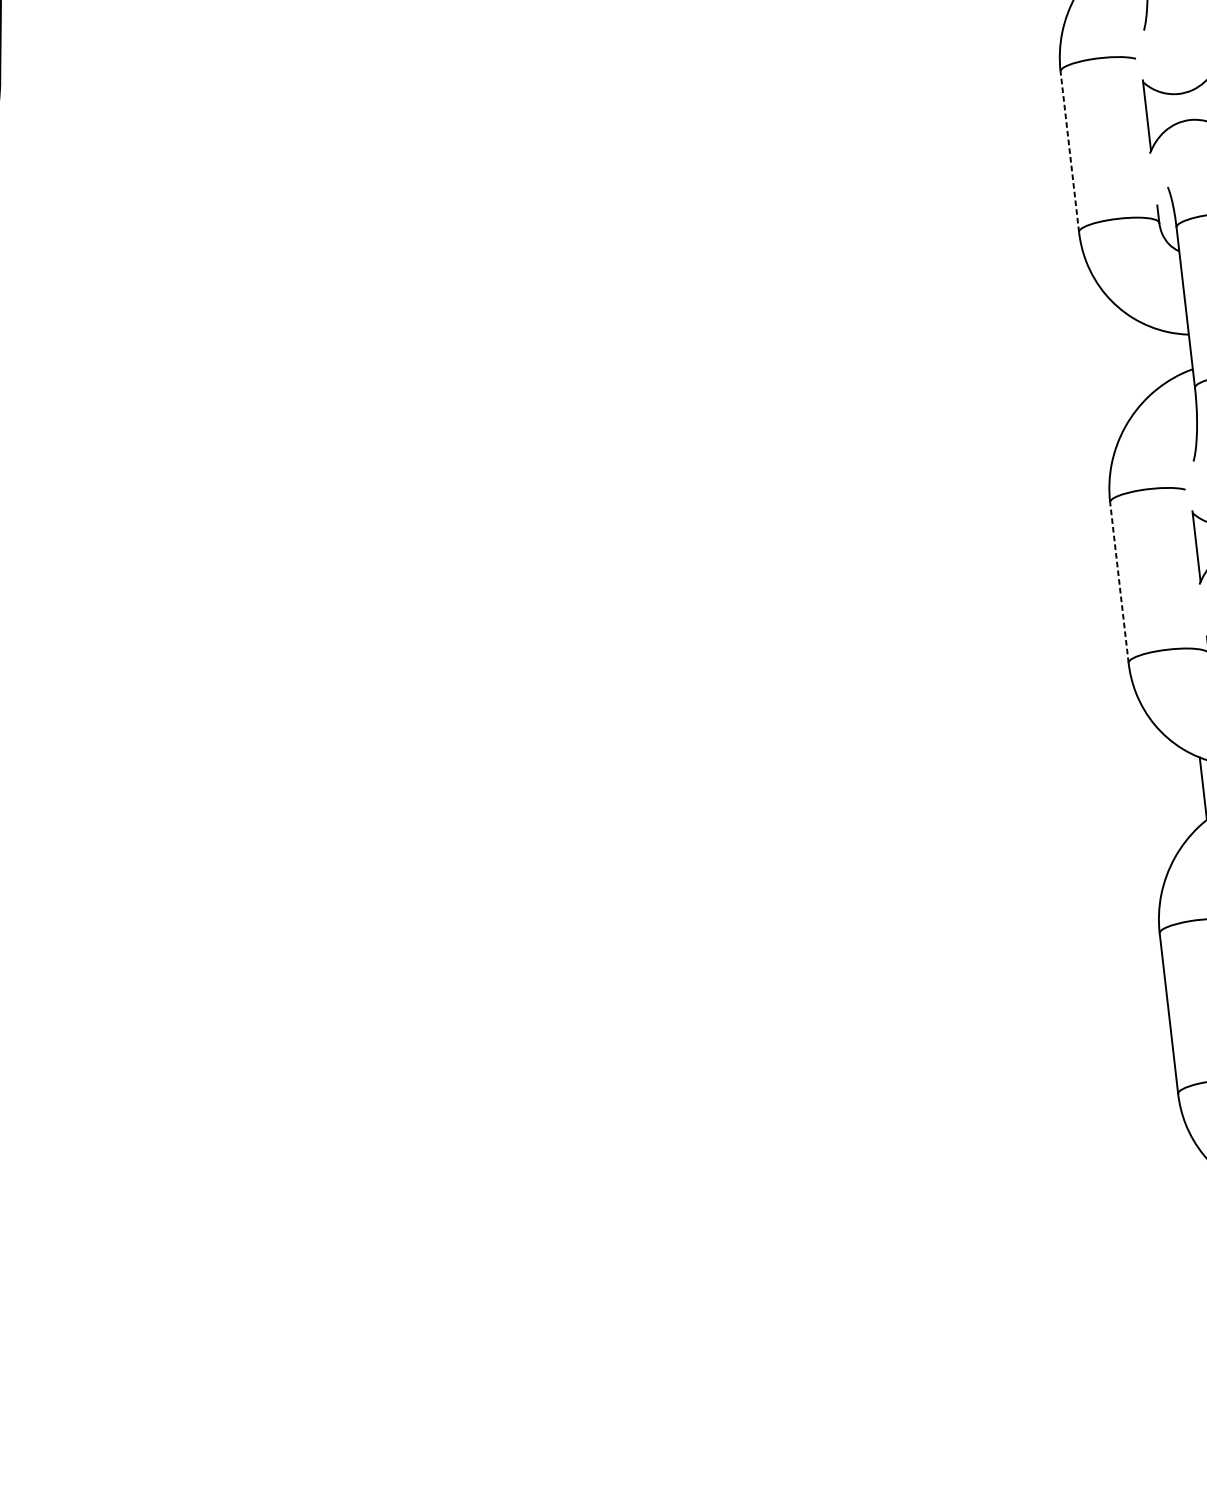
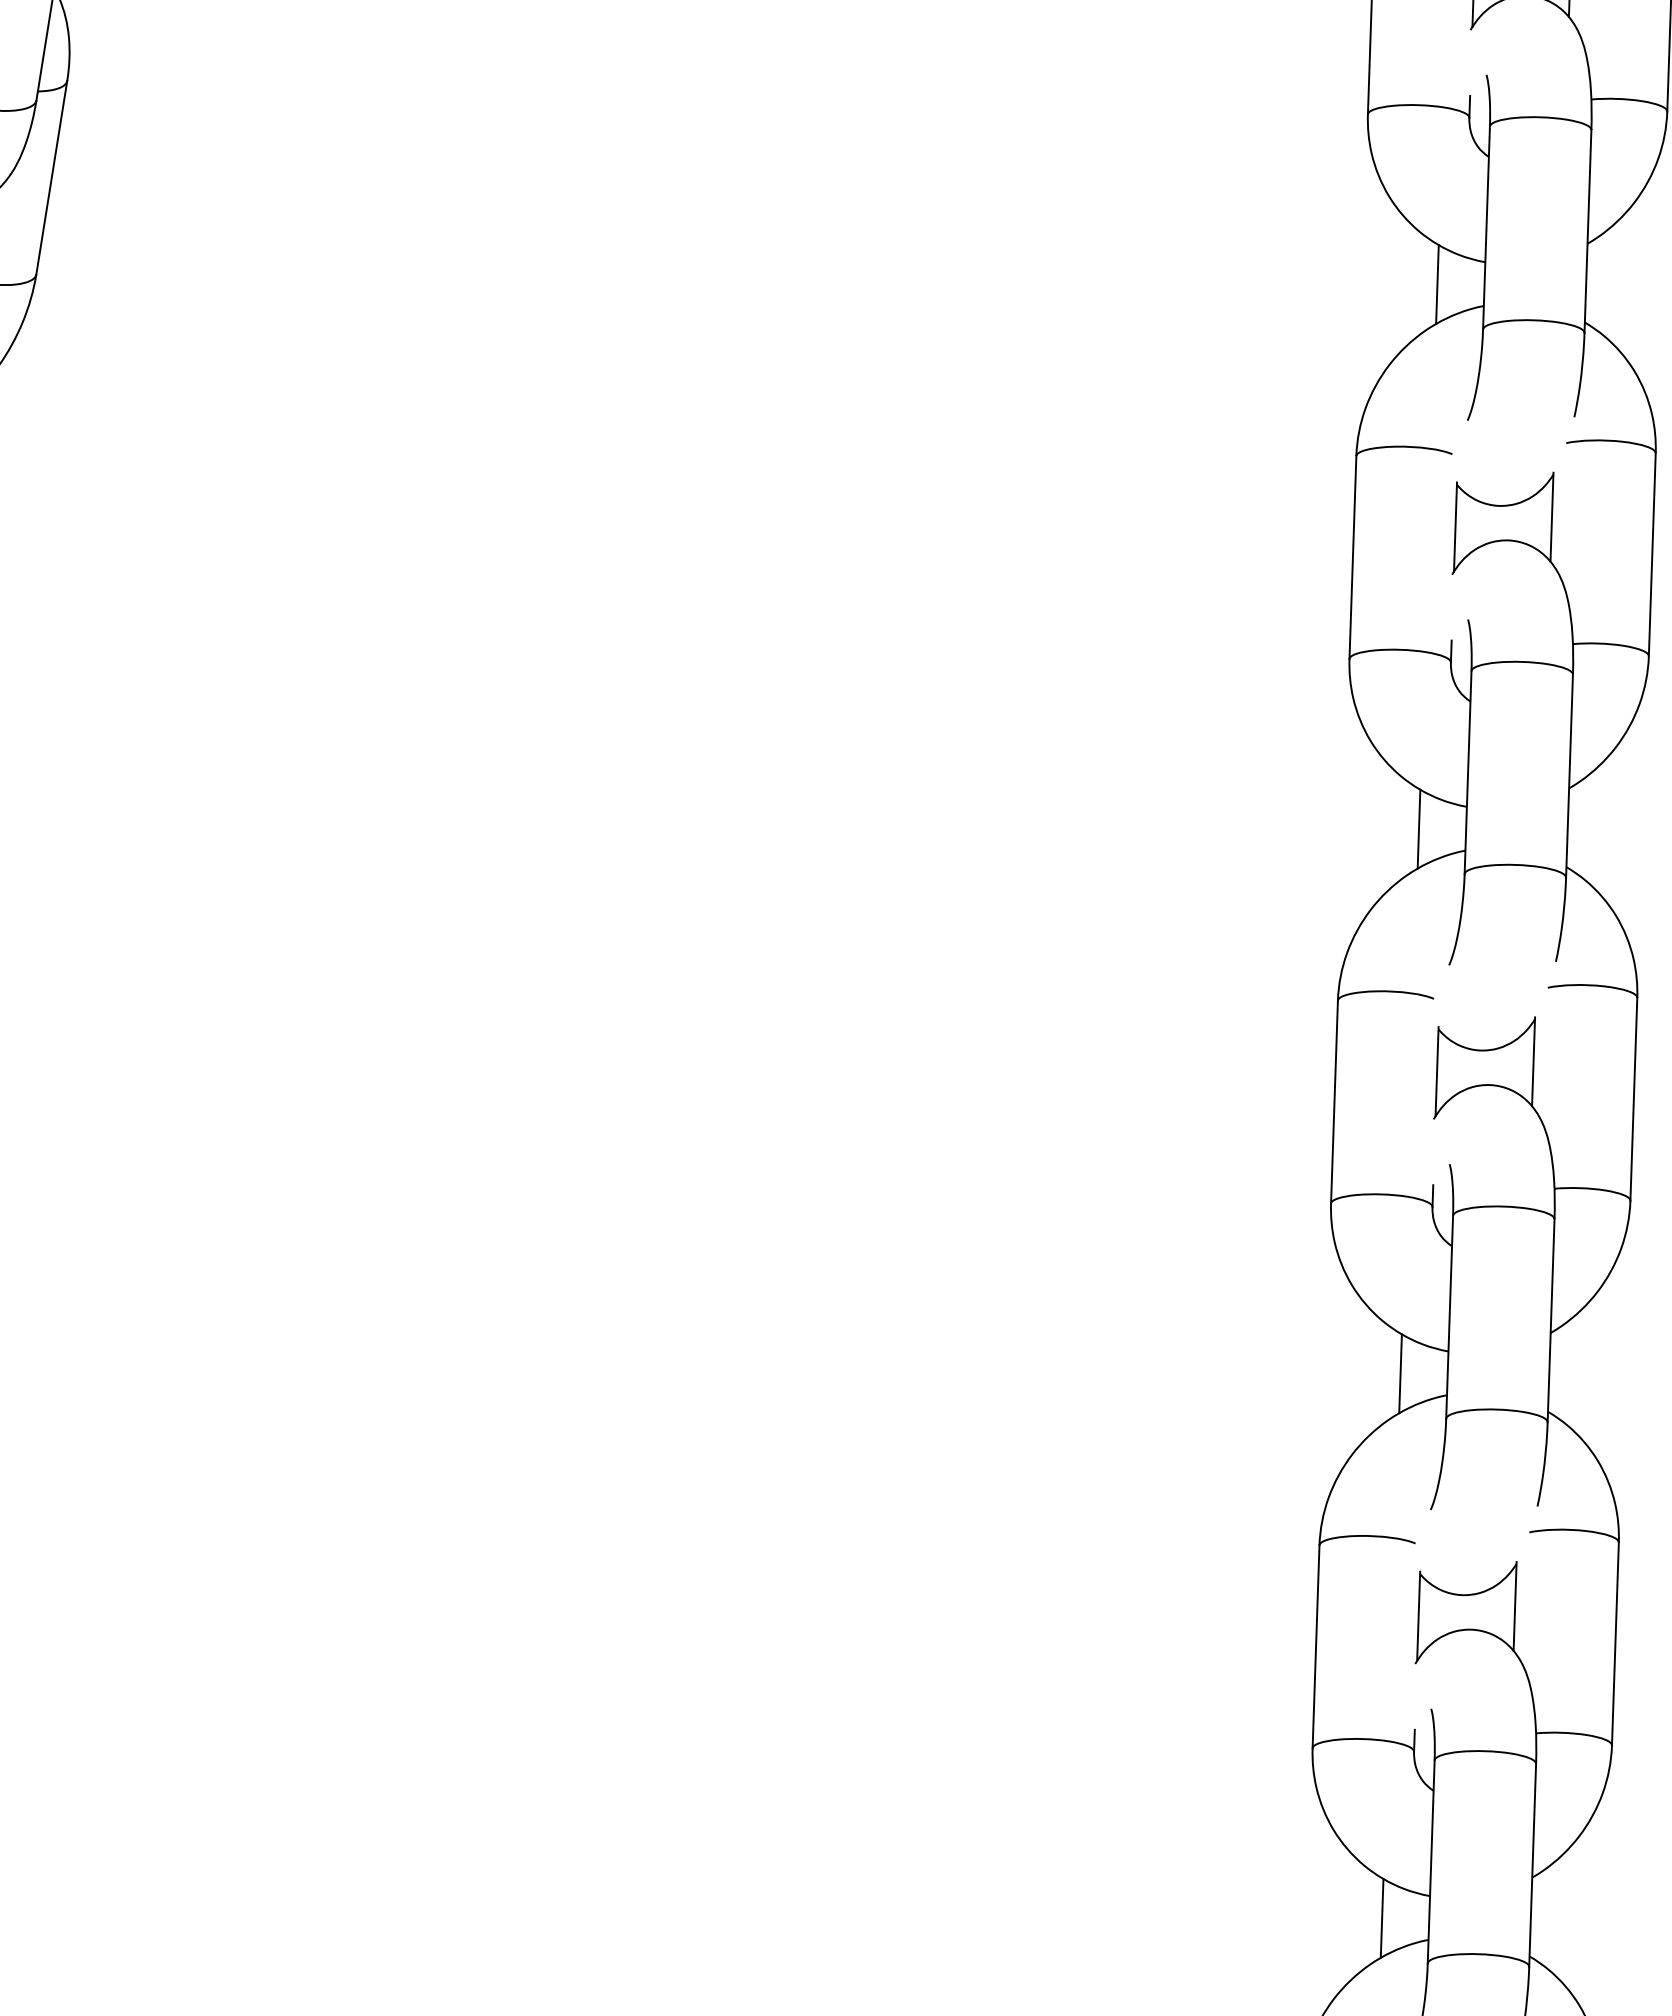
line: (1069, 151) -> (1352, 557), dashed -> solid
line: (1153, 357) -> (1418, 828), added
line: (1119, 582) -> (1334, 1102), dashed -> solid

